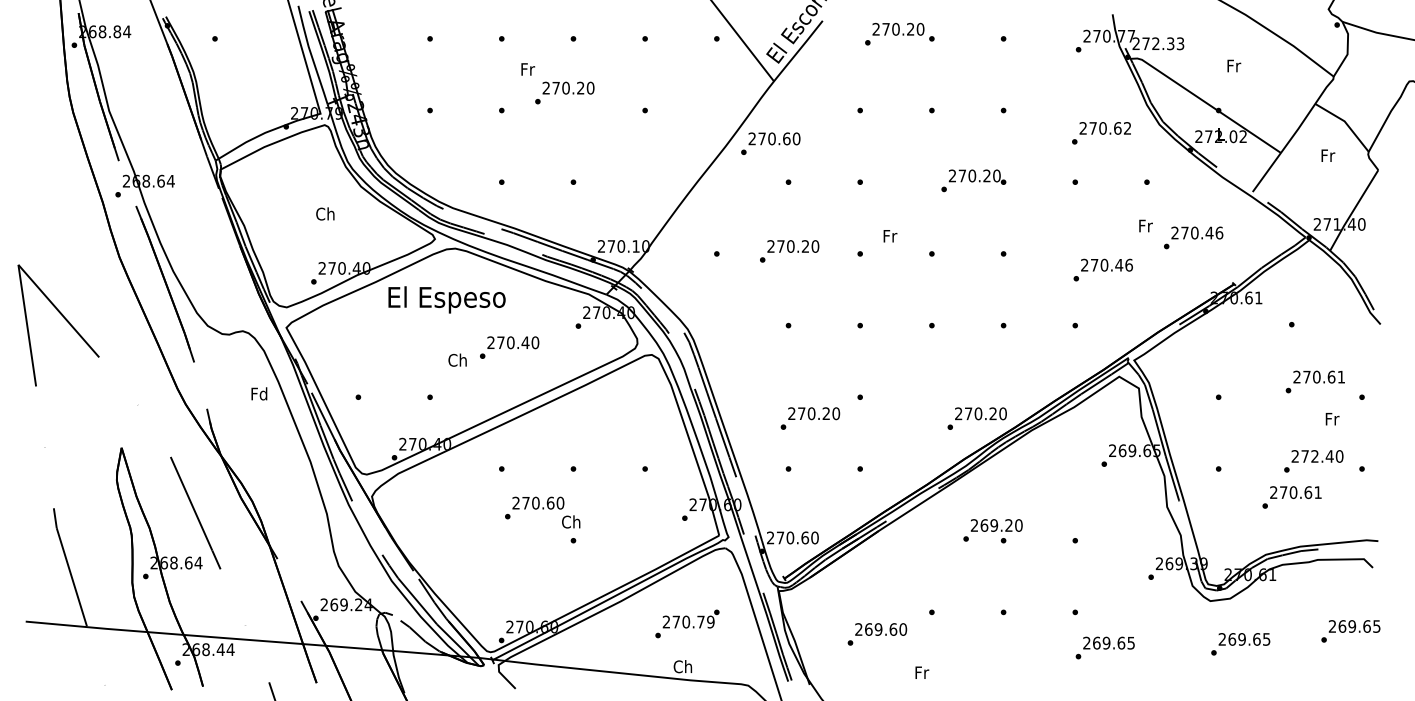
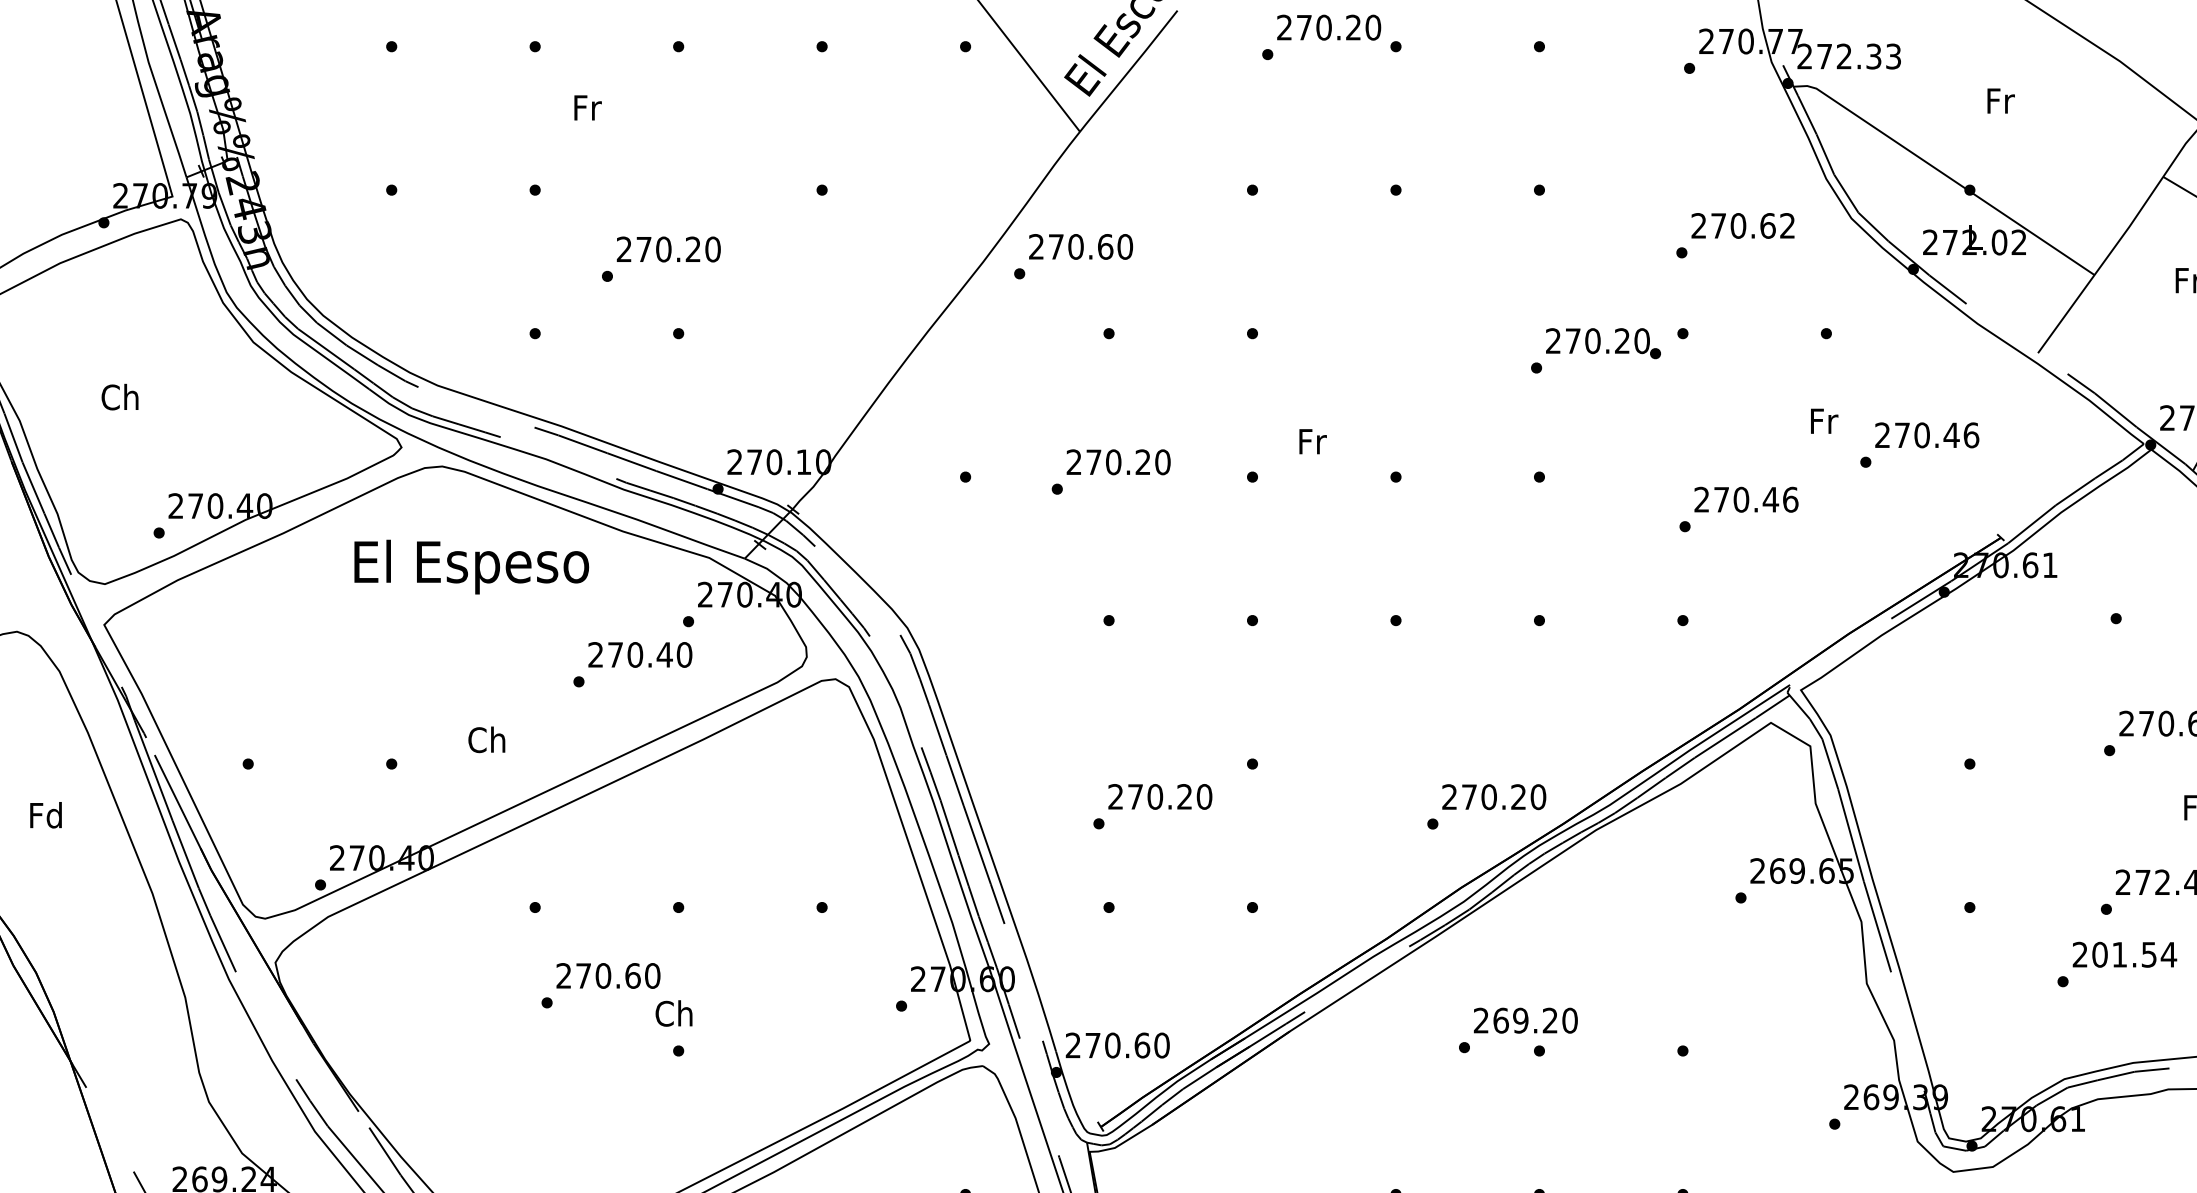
text: (564, 92) -> (660, 258), moved
text: (973, 180) -> (1595, 350), moved
text: (325, 213) -> (120, 396), moved
text: (446, 299) -> (470, 566), moved
text: (509, 347) -> (632, 664), moved
text: (457, 359) -> (486, 738), moved
text: (259, 393) -> (46, 814), moved
text: (1300, 492) -> (2133, 954), 270.61 -> 201.54

